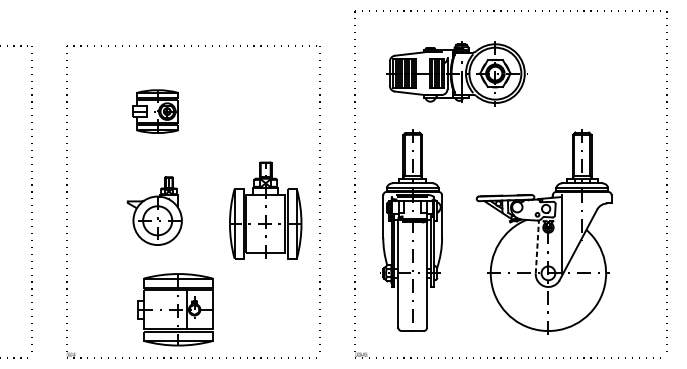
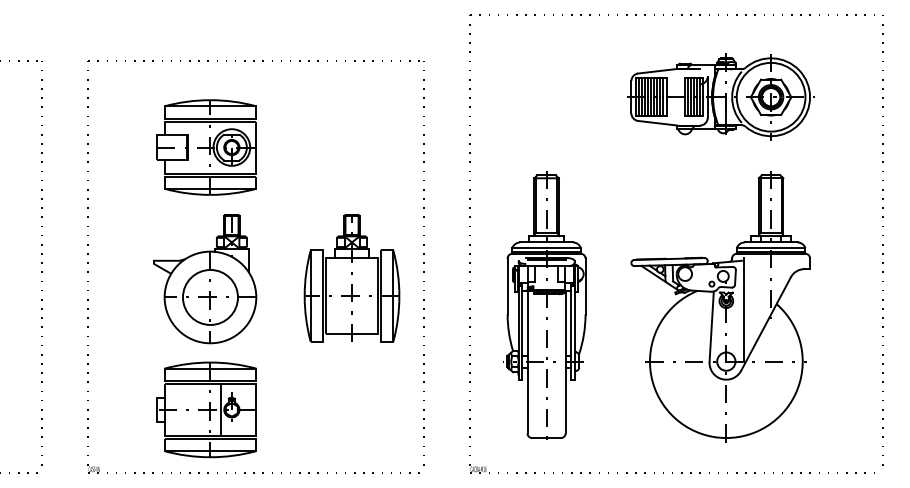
part: (457, 73) -> (720, 96), moved
part: (155, 111) -> (206, 147), size x1.67
part: (155, 211) -> (205, 279), size x1.43
line: (537, 246) -> (711, 326), dashed -> solid
part: (175, 309) -> (206, 409), moved

